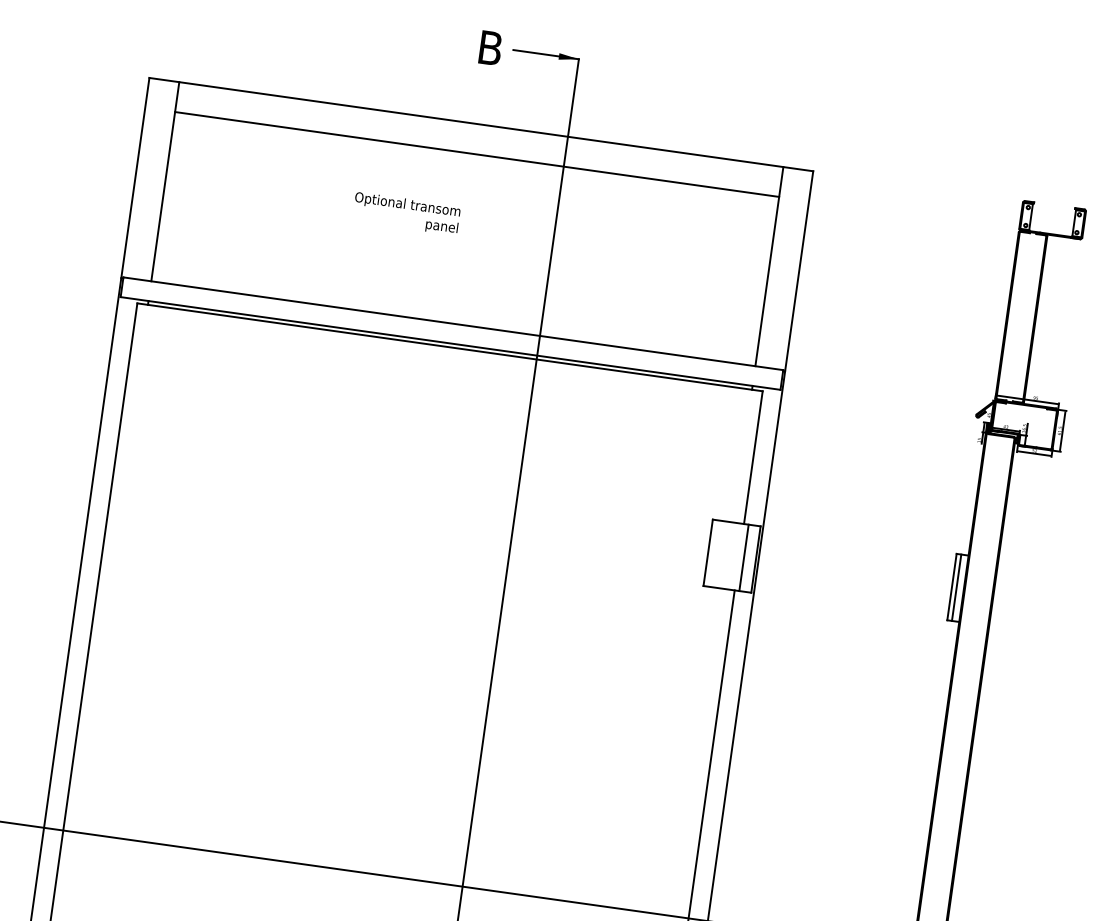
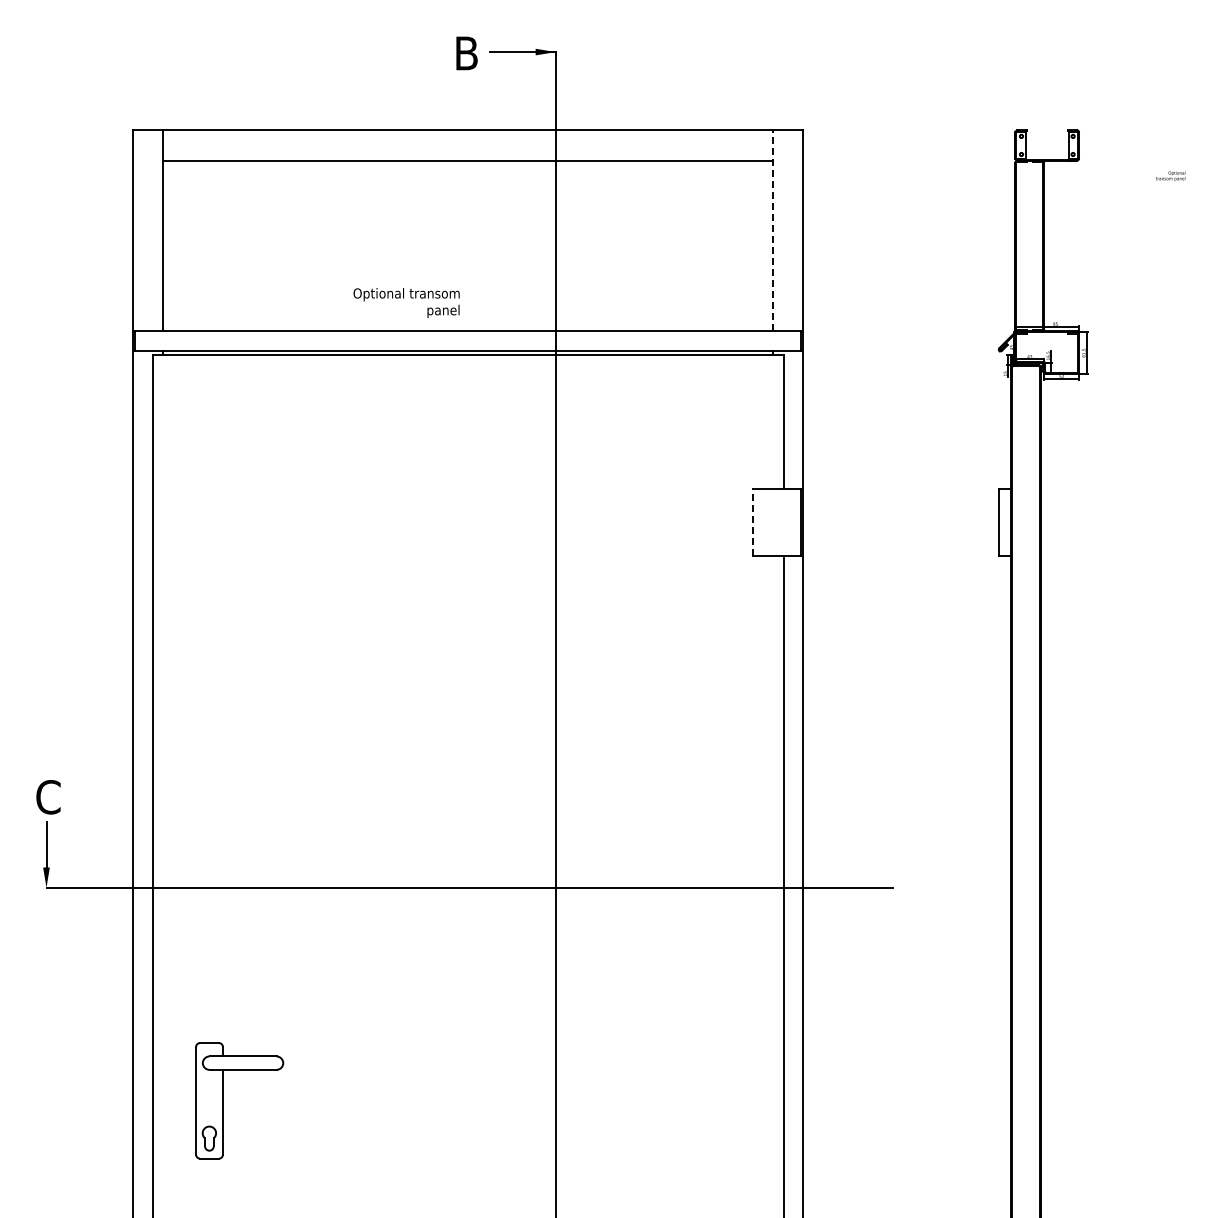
text: (406, 213) -> (406, 302), moved
line: (769, 266) -> (773, 230), solid -> dashed
line: (708, 552) -> (752, 522), solid -> dashed
line: (743, 557) -> (788, 522), removed
line: (956, 587) -> (1003, 522), removed

